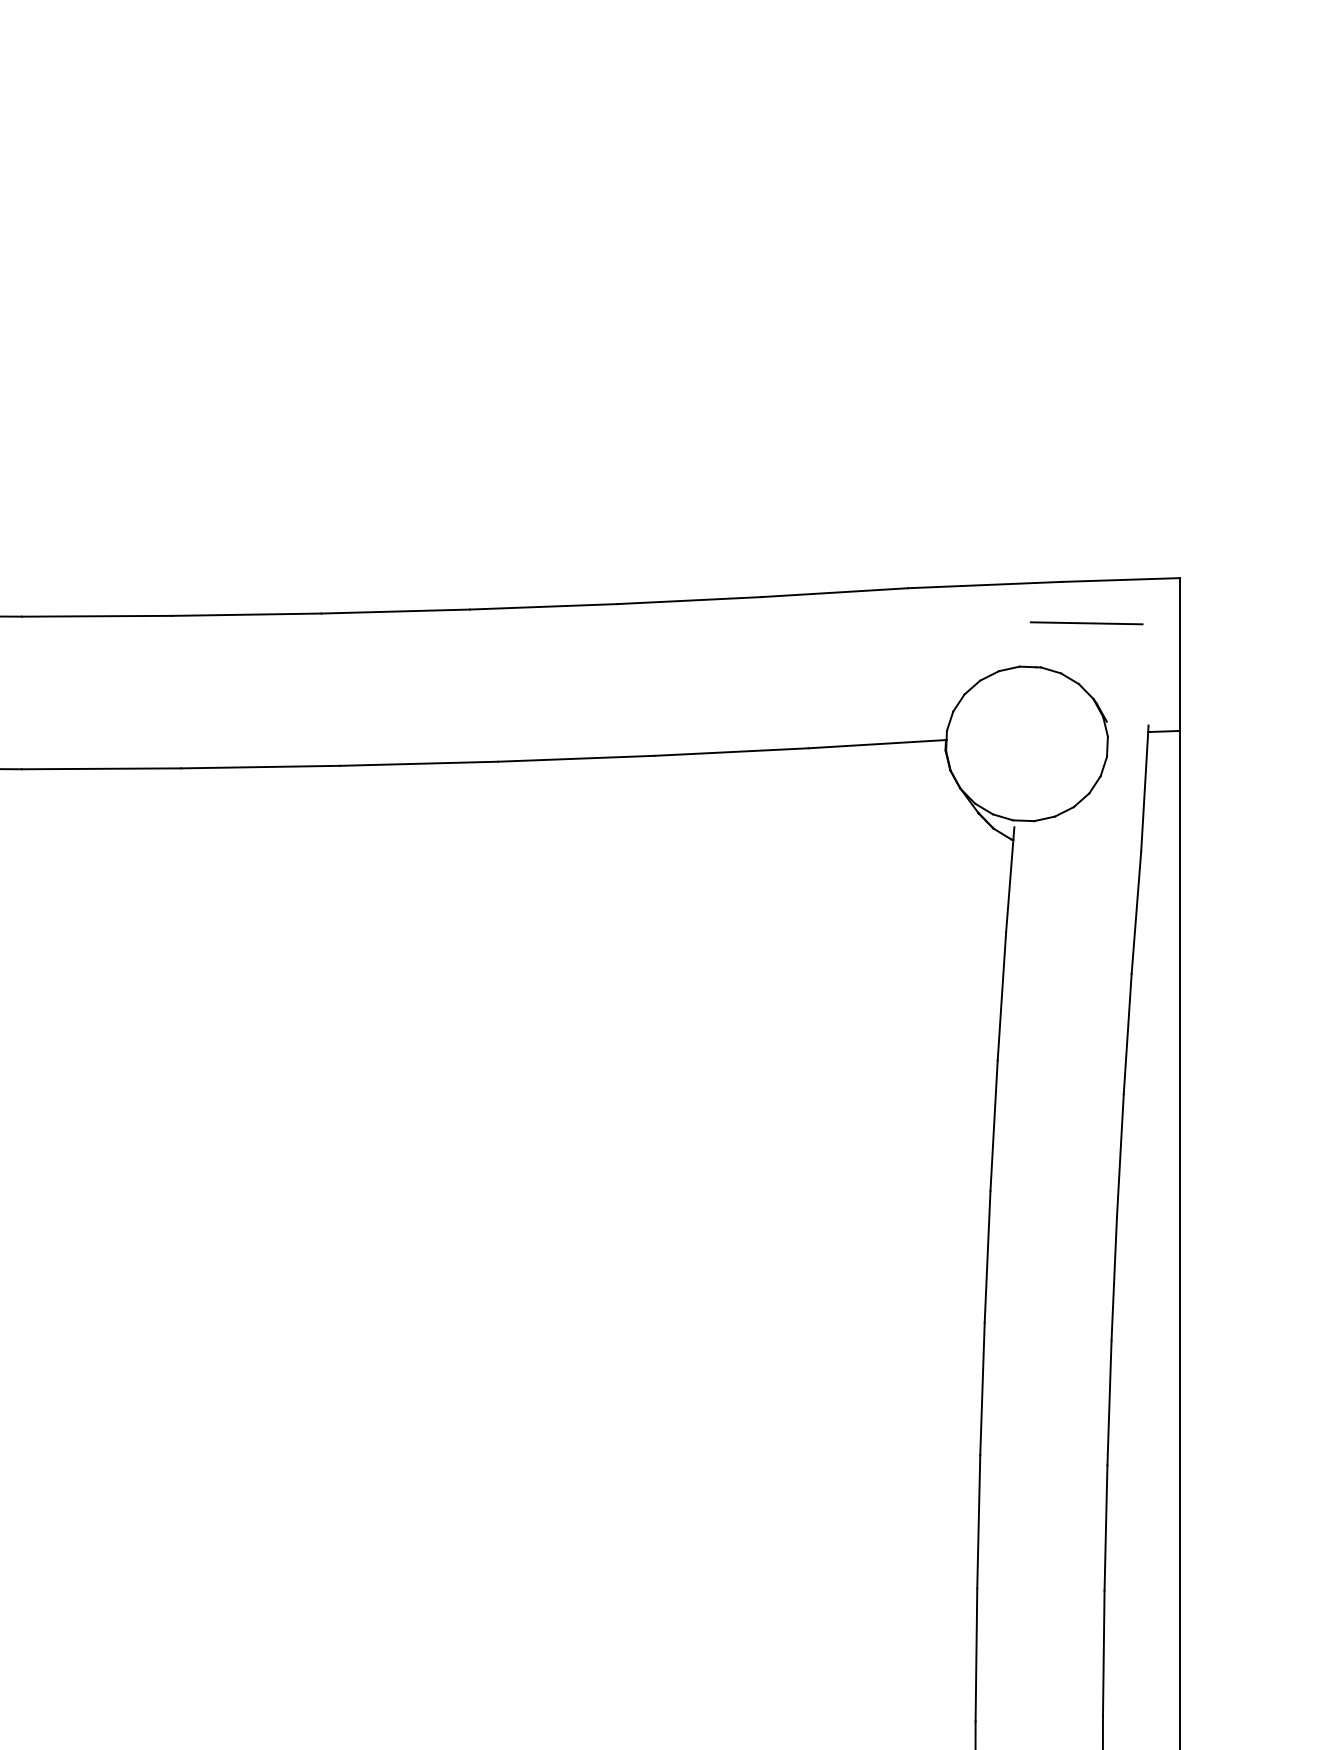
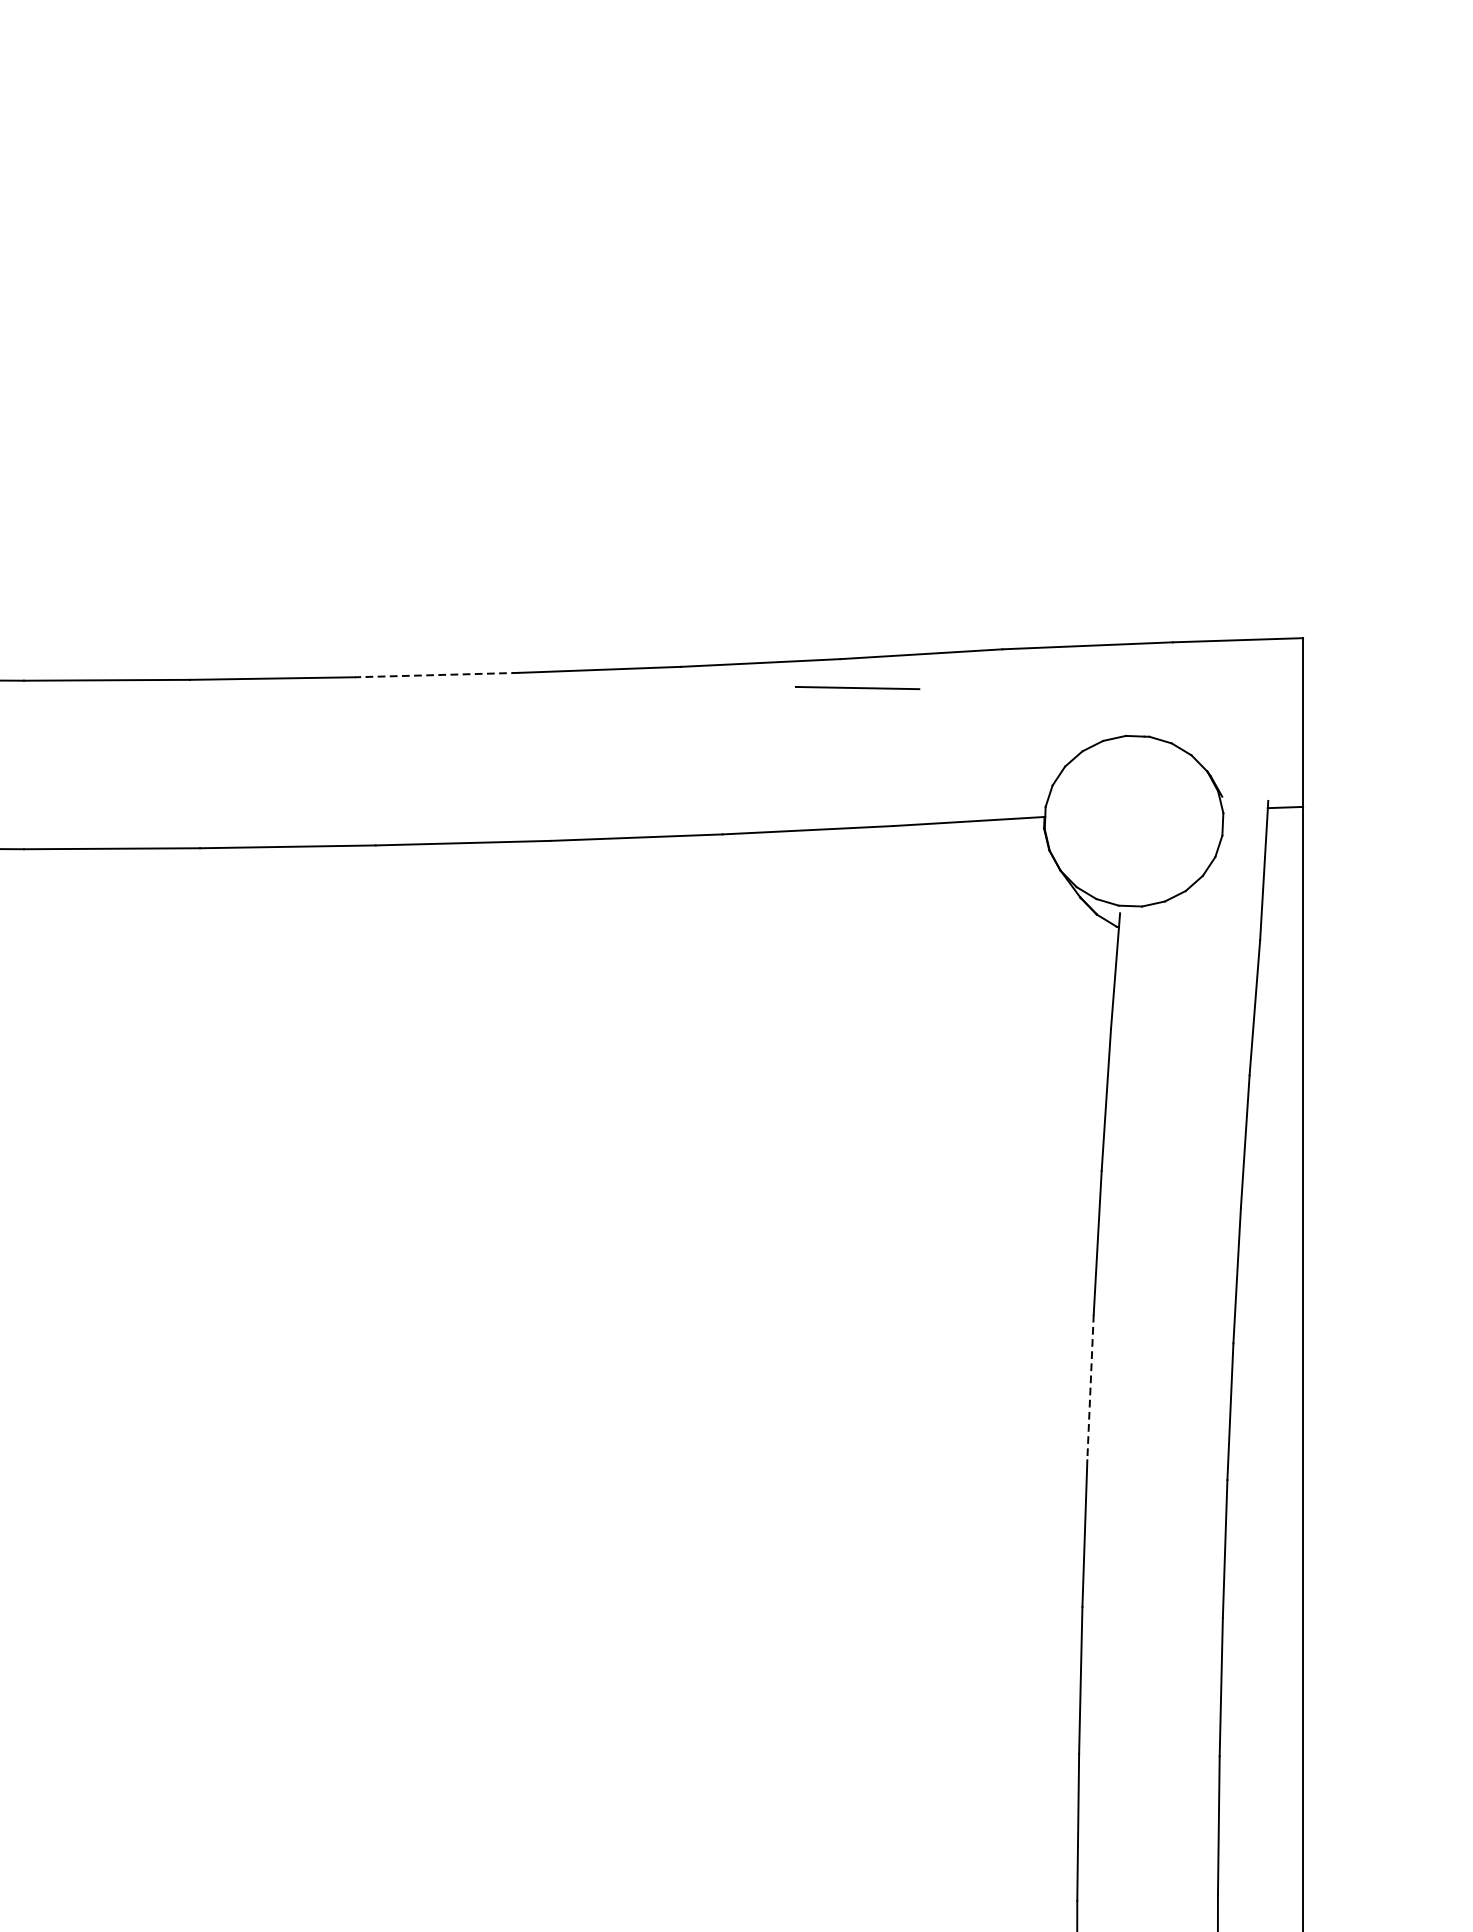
line: (395, 611) -> (436, 675), solid -> dashed
line: (1086, 623) -> (857, 688), moved
line: (987, 1256) -> (1090, 1387), solid -> dashed

